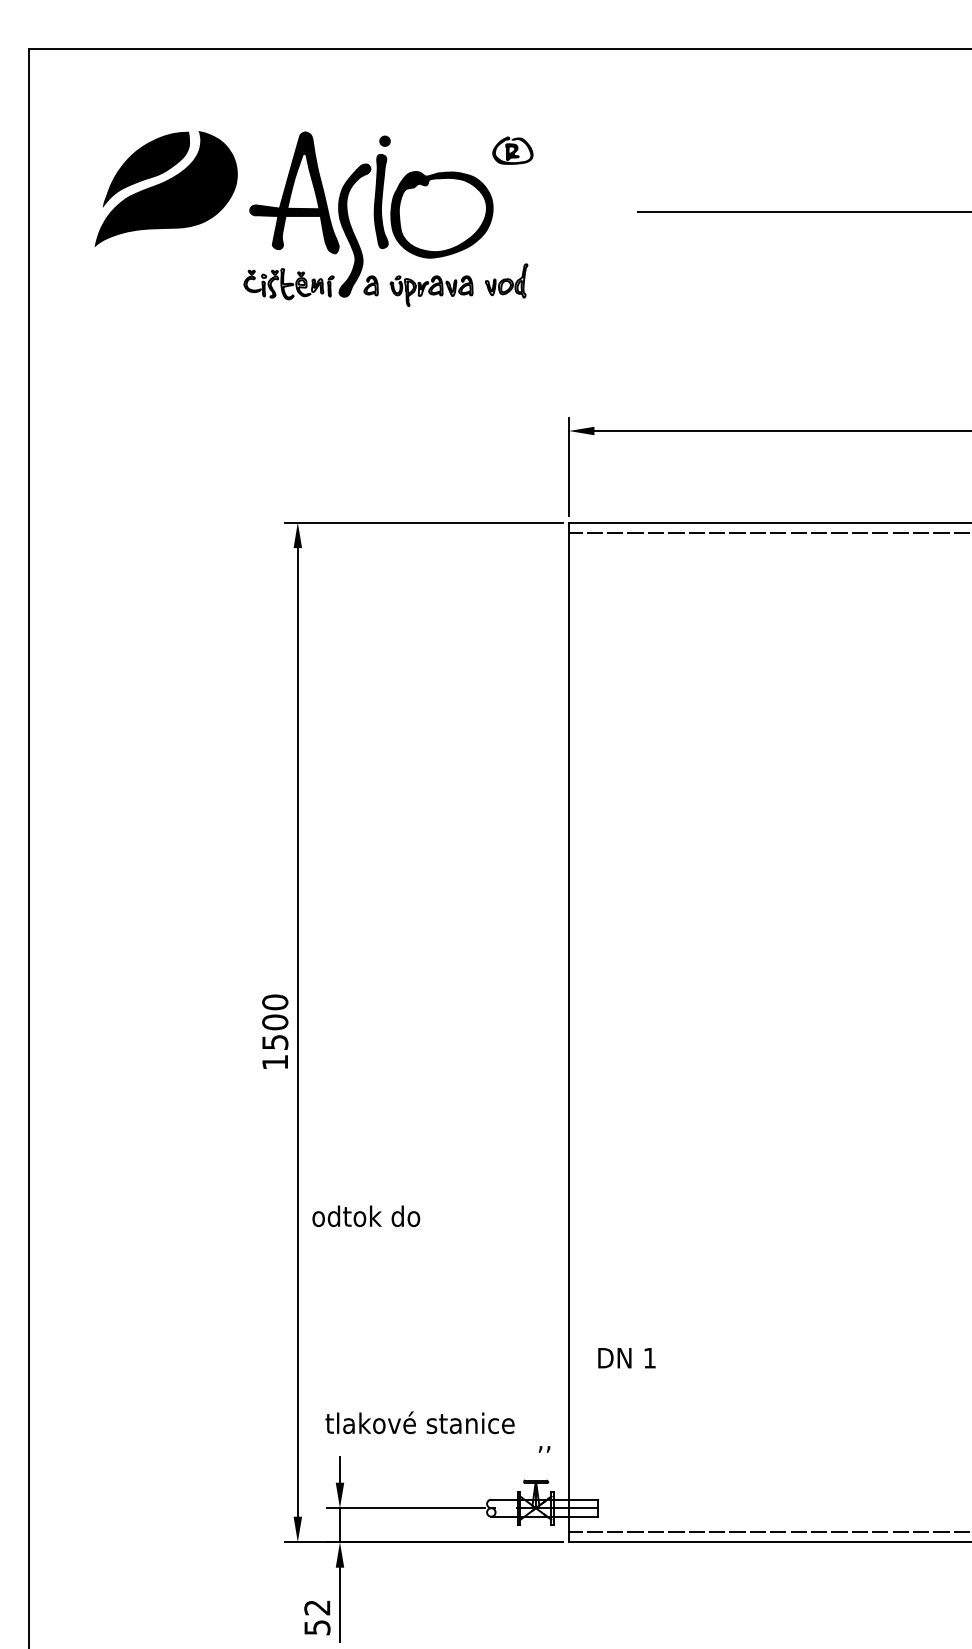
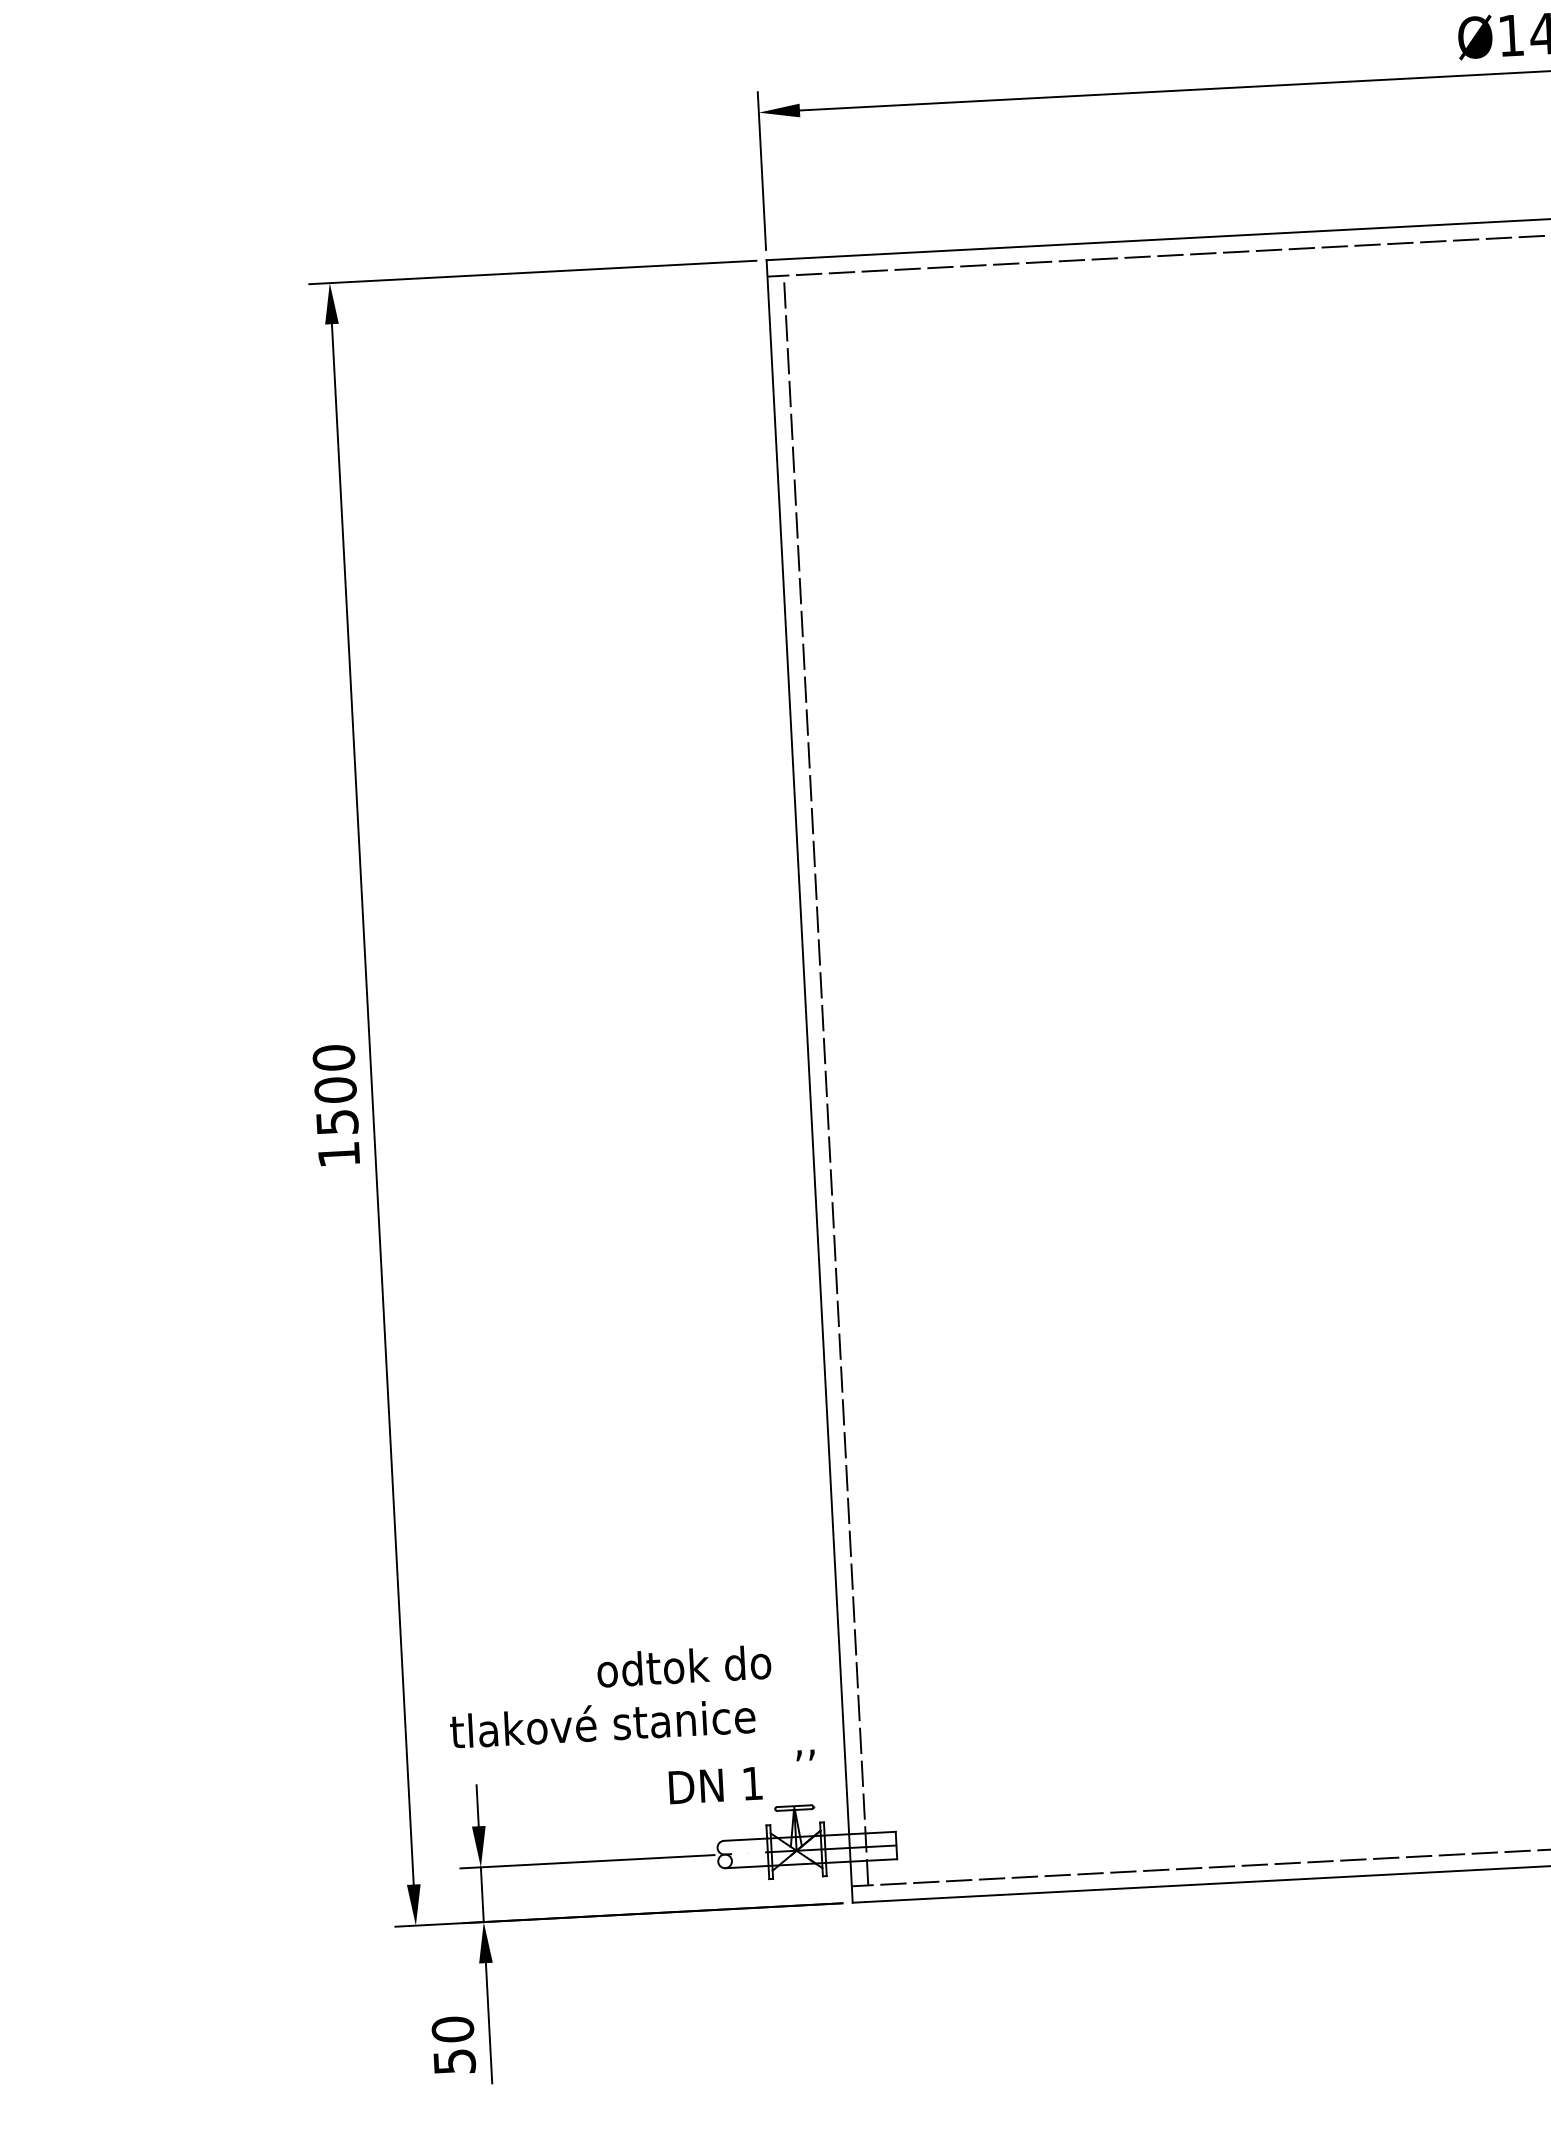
line: (579, 1031) -> (826, 1079), added
text: (366, 1216) -> (684, 1666), moved
text: (626, 1358) -> (714, 1786), moved
text: (317, 1607) -> (453, 2029), 52 -> 50

